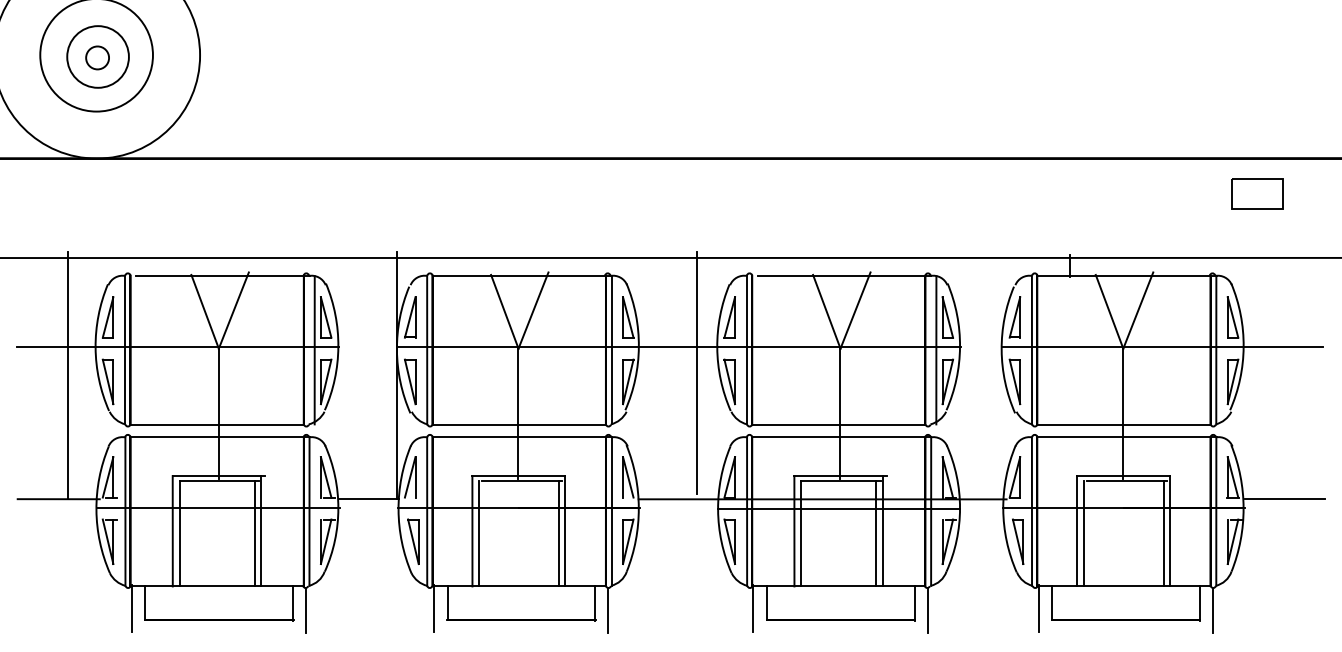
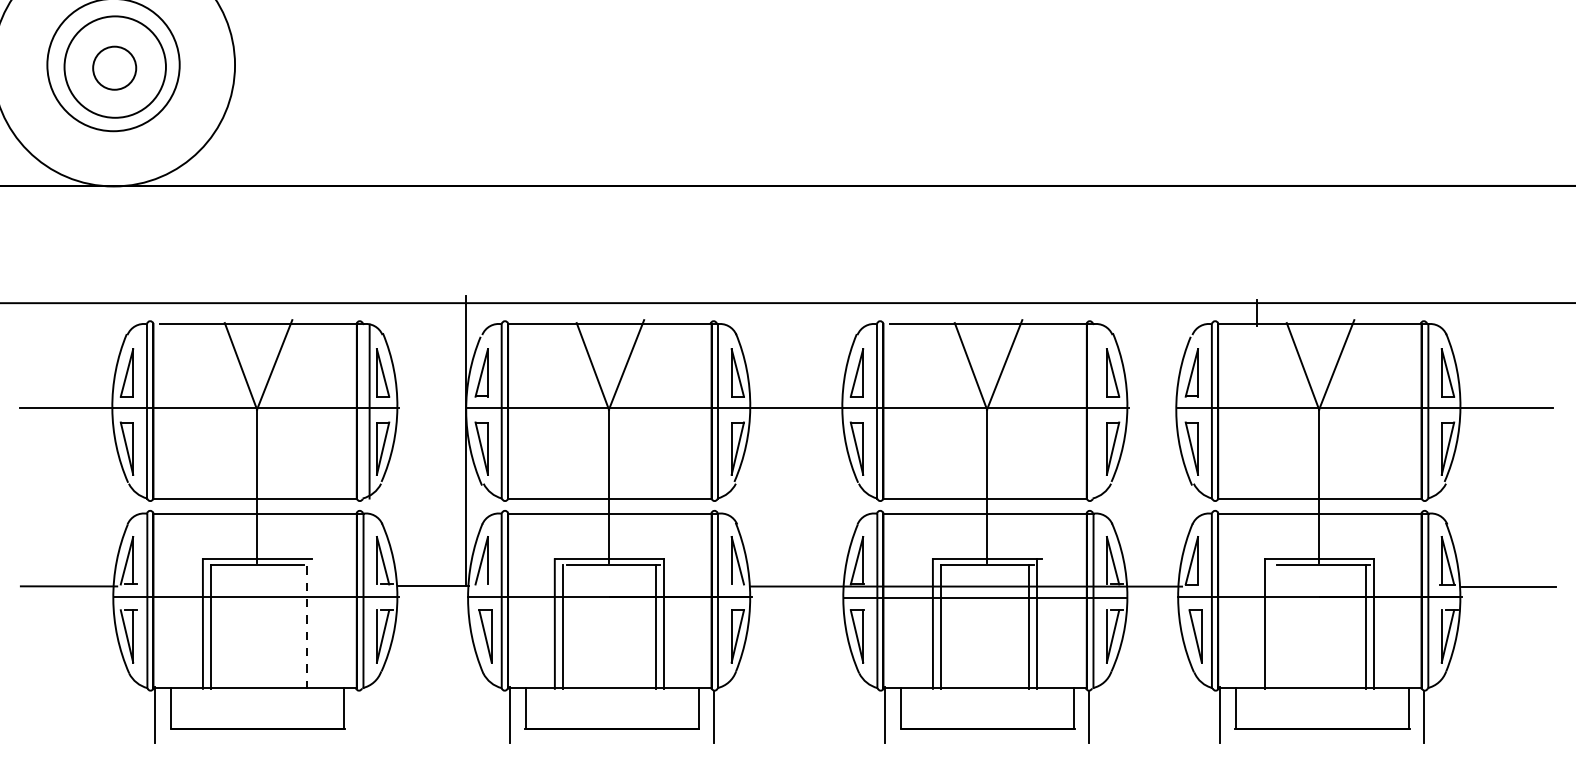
circle: (98, 56) -> (115, 66), size x1.4
circle: (97, 57) -> (114, 67), size x1.6
part: (1257, 193) -> (1476, 227), removed
line: (936, 350) -> (1099, 411), removed
line: (696, 373) -> (818, 438), removed
line: (67, 375) -> (79, 441), removed
line: (260, 531) -> (306, 624), solid -> dashed
line: (254, 533) -> (299, 626), removed
line: (1084, 533) -> (1273, 626), removed
line: (306, 610) -> (359, 716), removed

